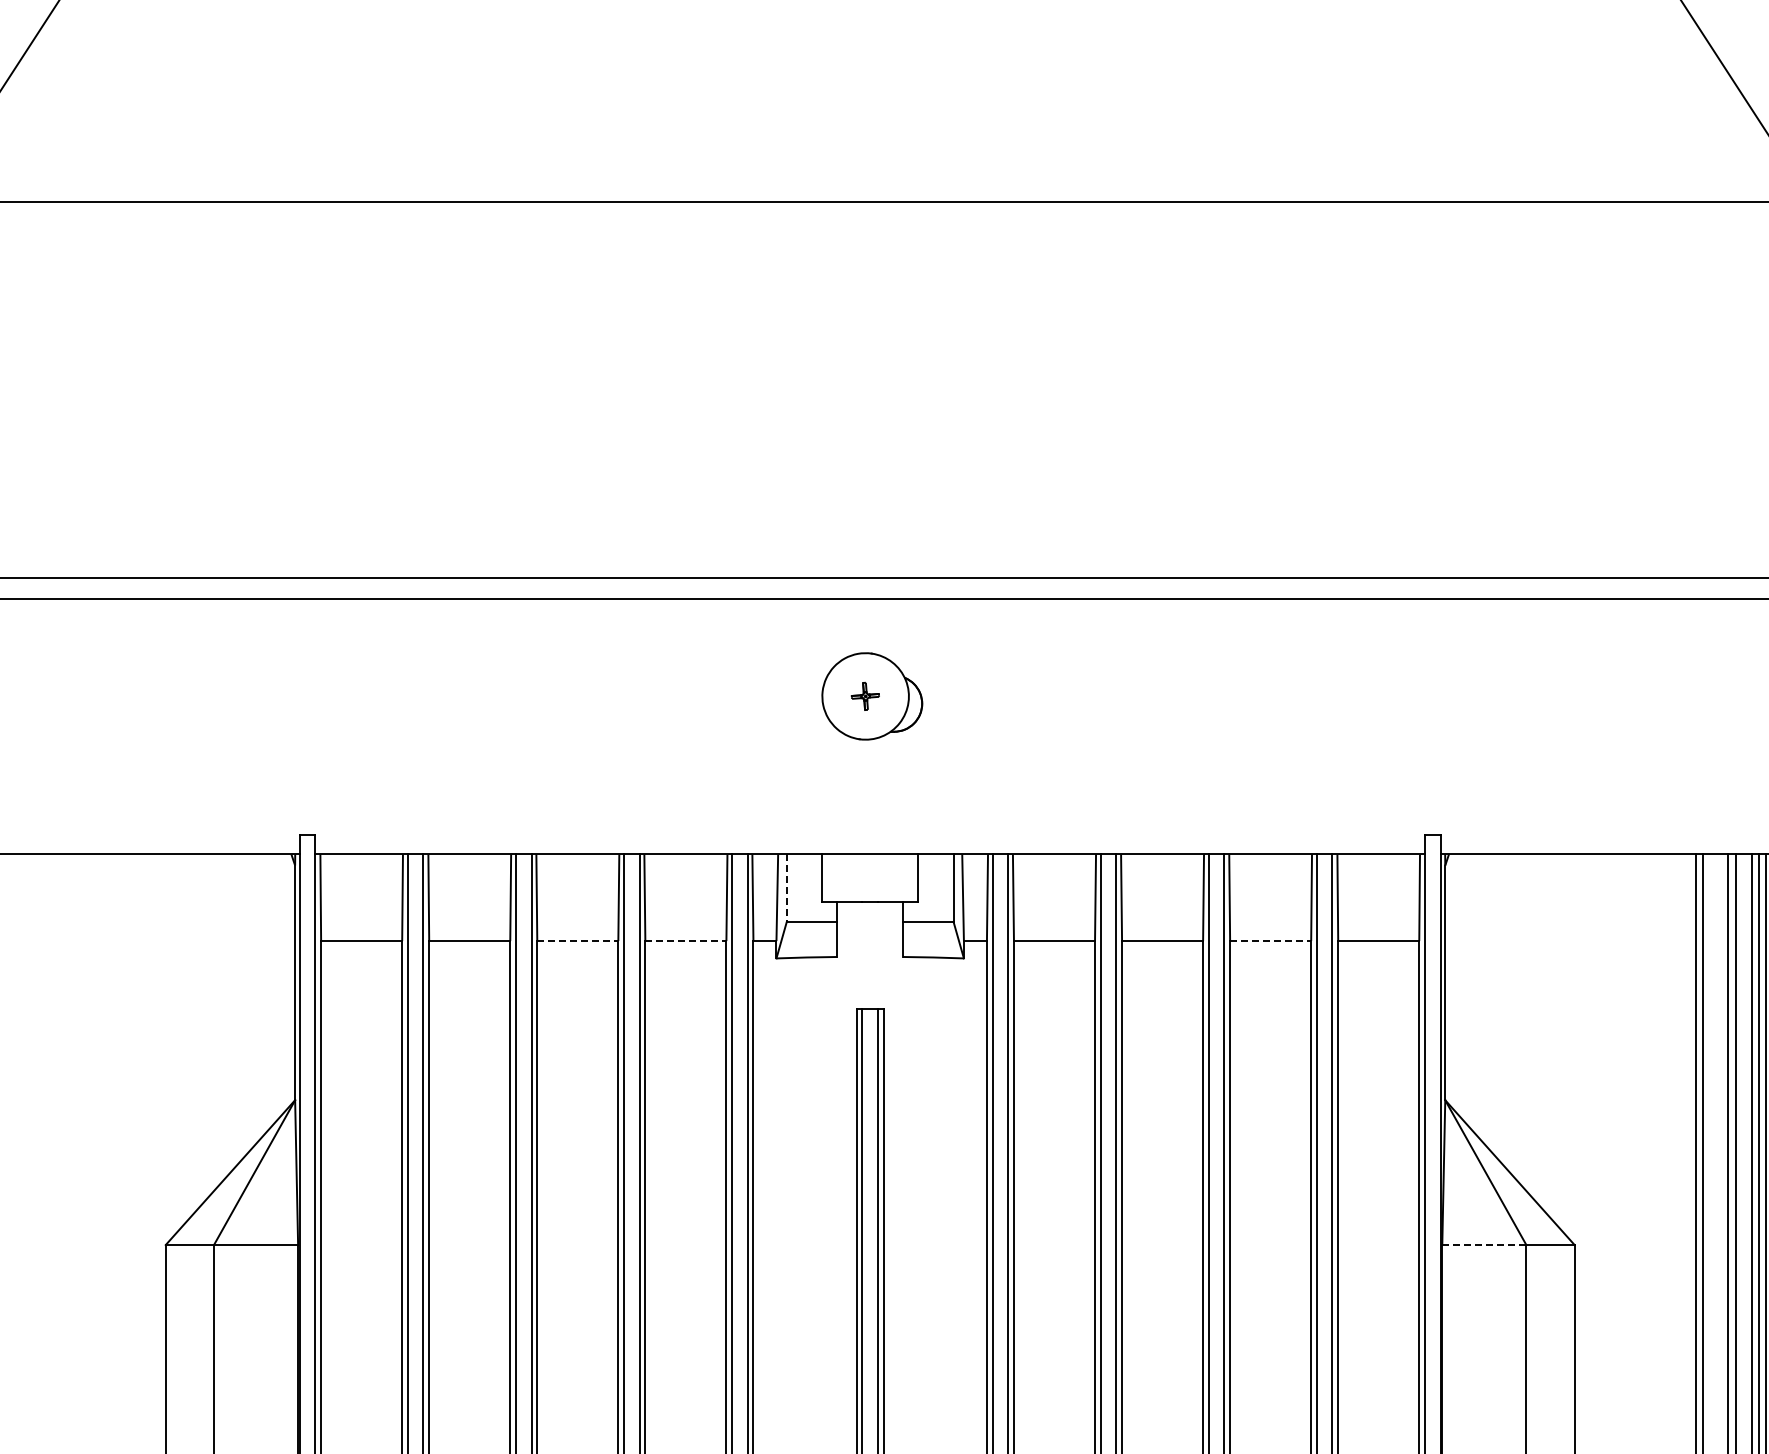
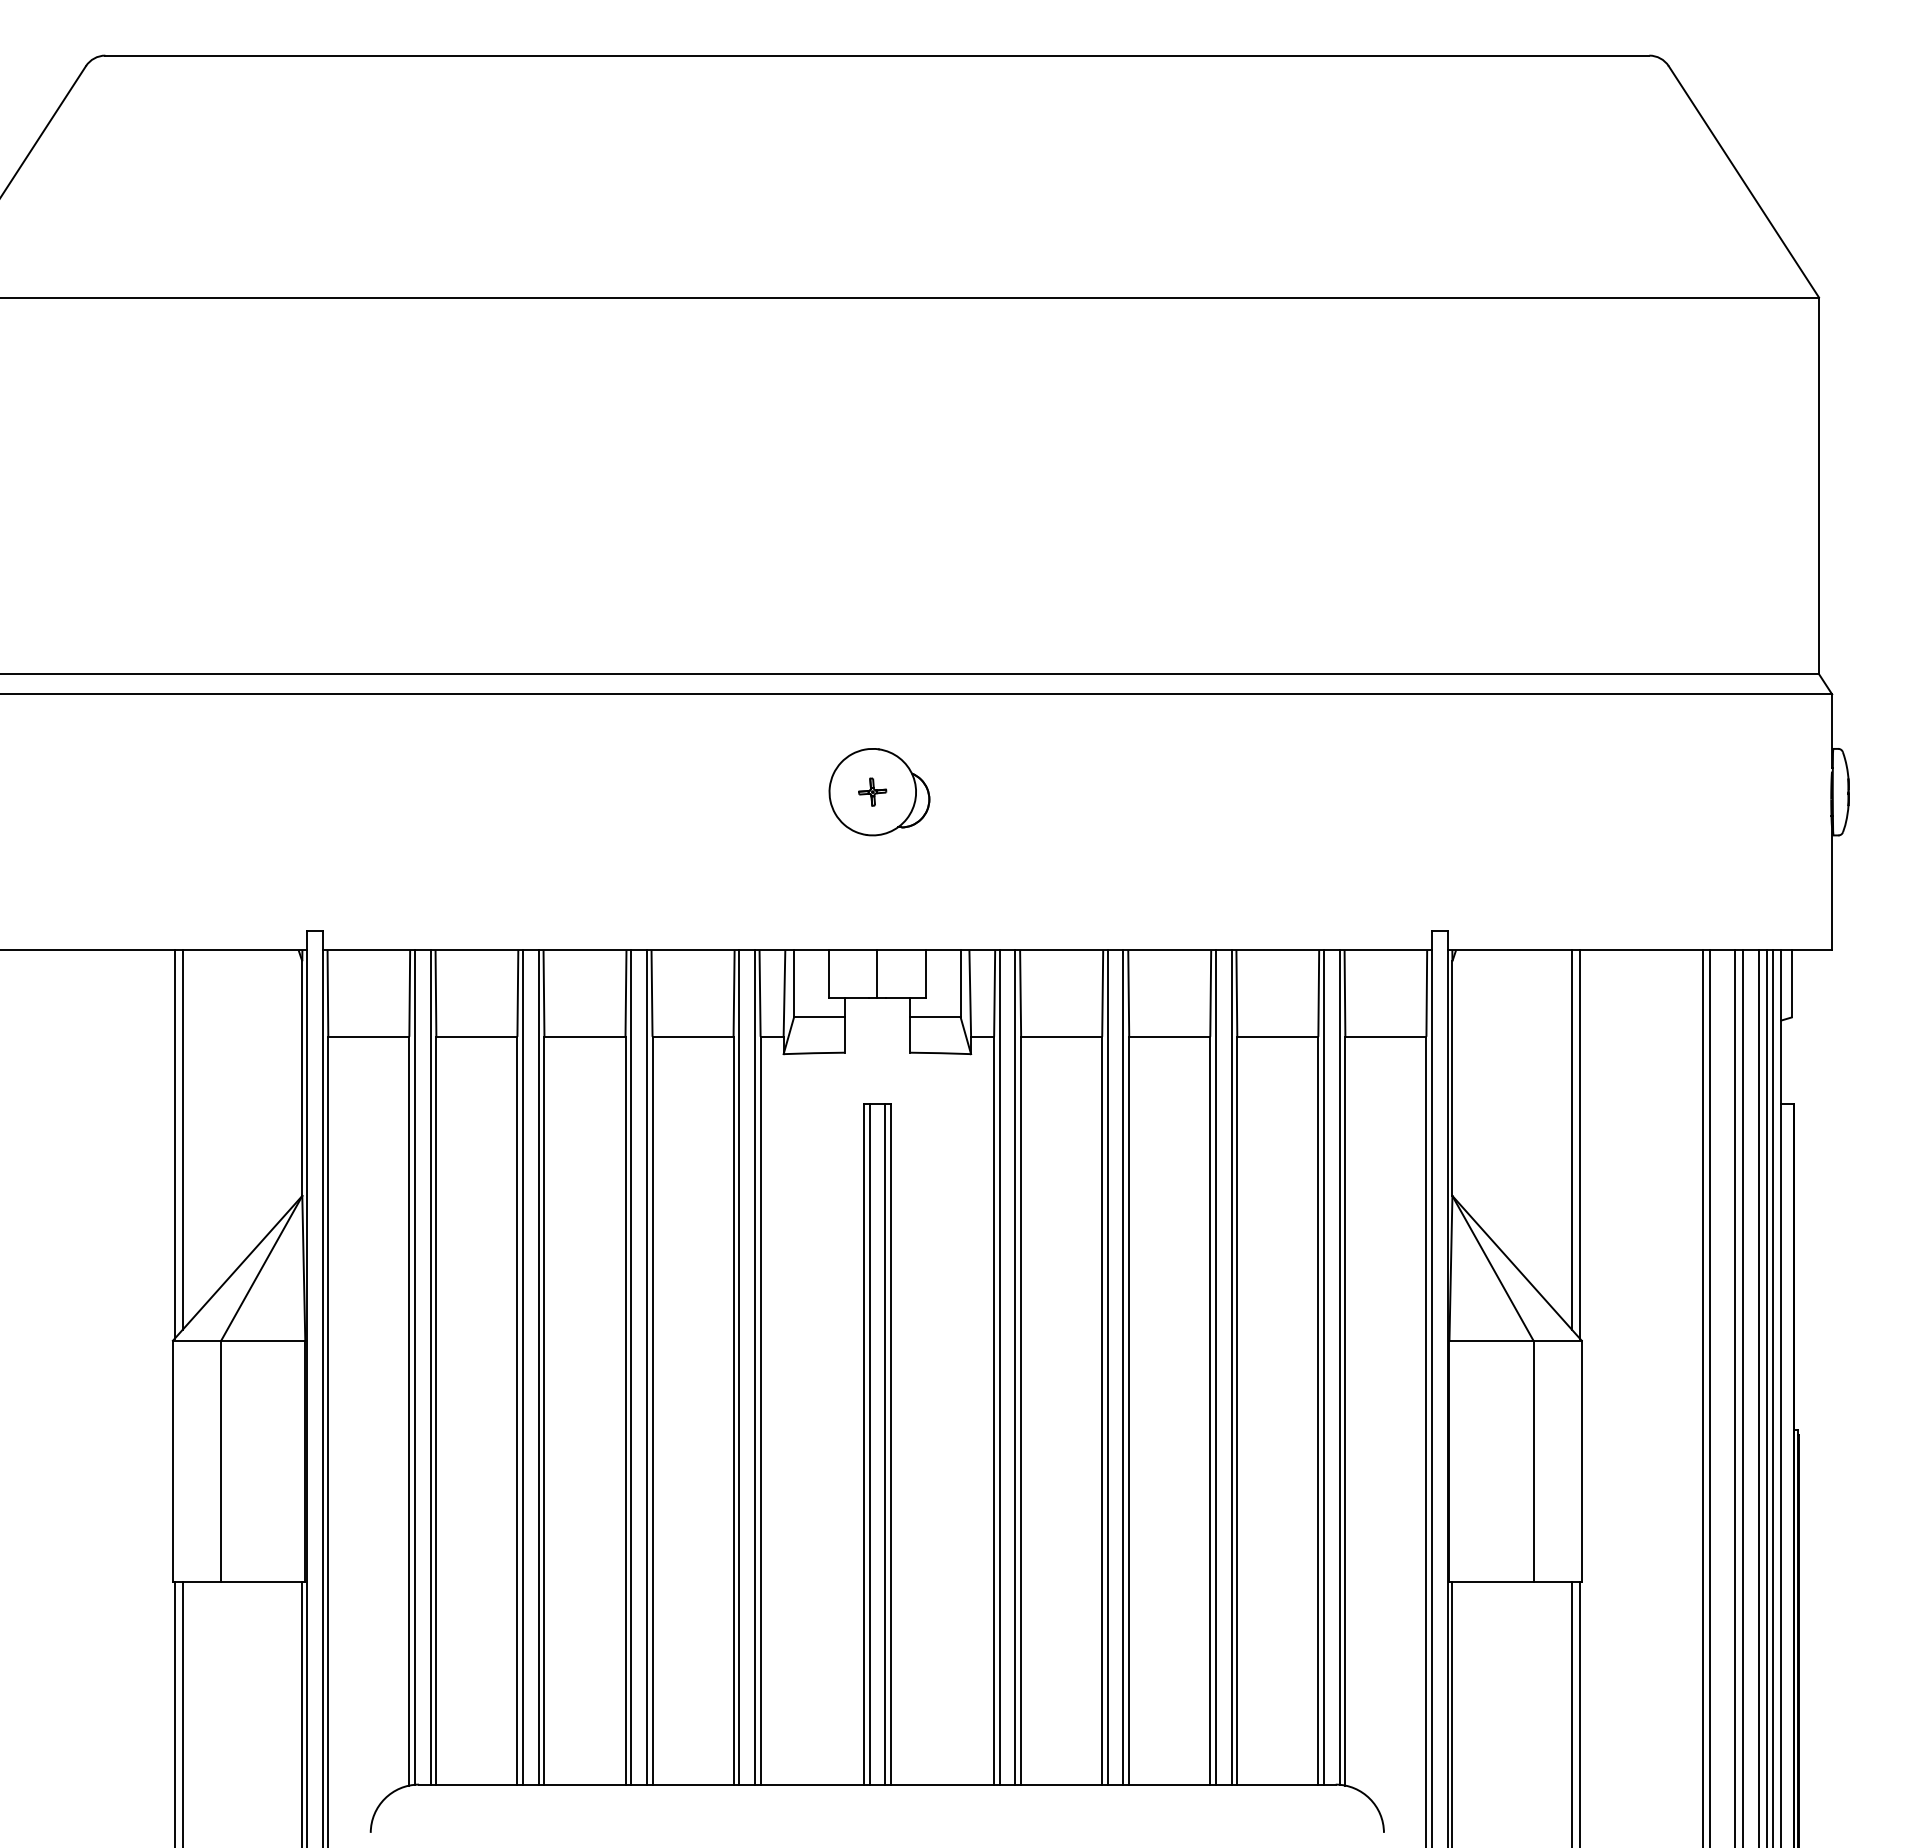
line: (870, 878) -> (877, 974), added
line: (787, 887) -> (794, 983), dashed -> solid
line: (577, 940) -> (584, 1036), dashed -> solid
line: (686, 940) -> (693, 1036), dashed -> solid
line: (1270, 940) -> (1277, 1036), dashed -> solid
line: (175, 1043) -> (182, 1139), added
line: (1565, 1043) -> (1572, 1139), added
line: (167, 1048) -> (174, 1144), added
line: (1572, 1048) -> (1579, 1144), added
line: (1484, 1244) -> (1491, 1340), dashed -> solid

